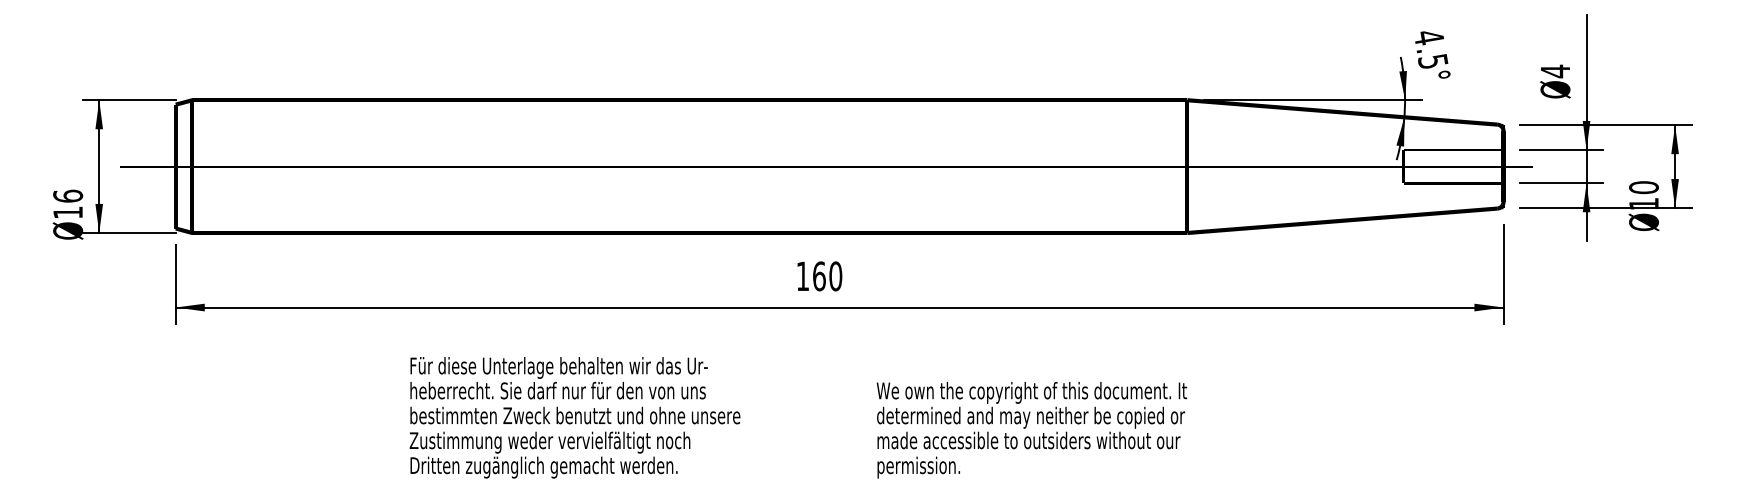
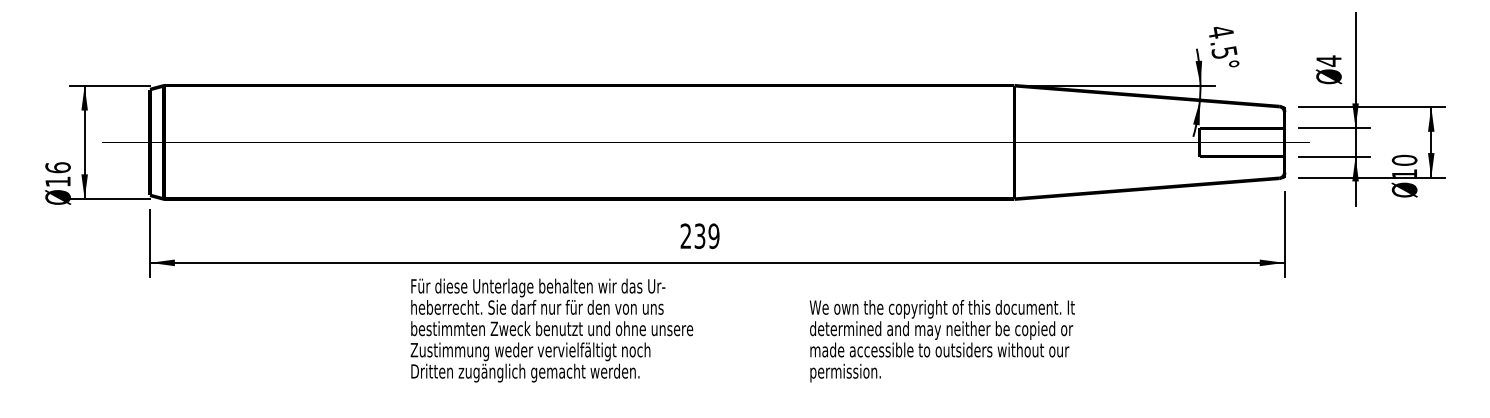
text: (819, 276) -> (700, 236), 160 -> 239
text: (798, 417) -> (742, 330), moved

